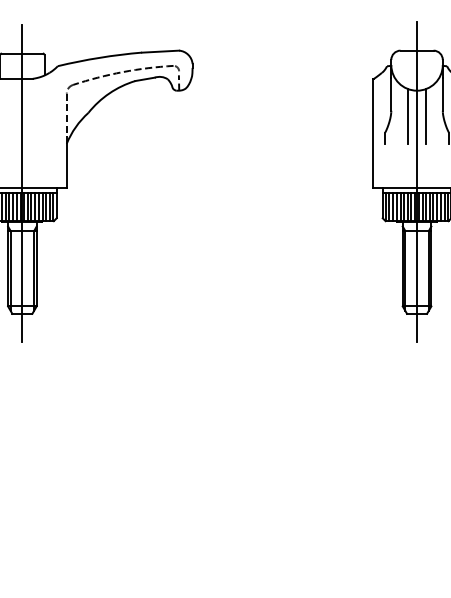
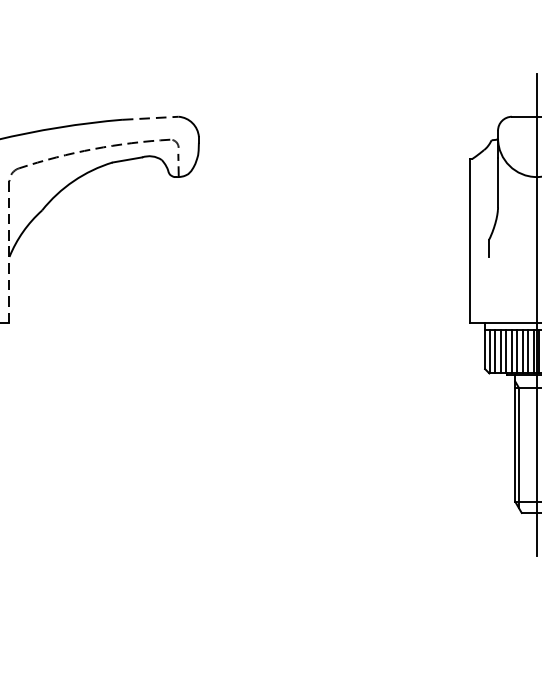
line: (160, 51) -> (150, 118), solid -> dashed
line: (408, 116) -> (523, 215), removed
line: (66, 165) -> (9, 289), solid -> dashed

